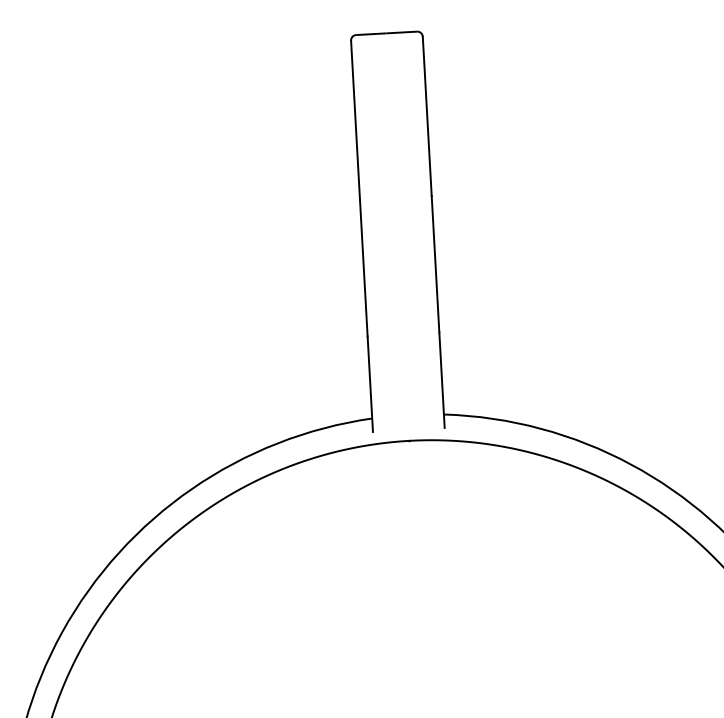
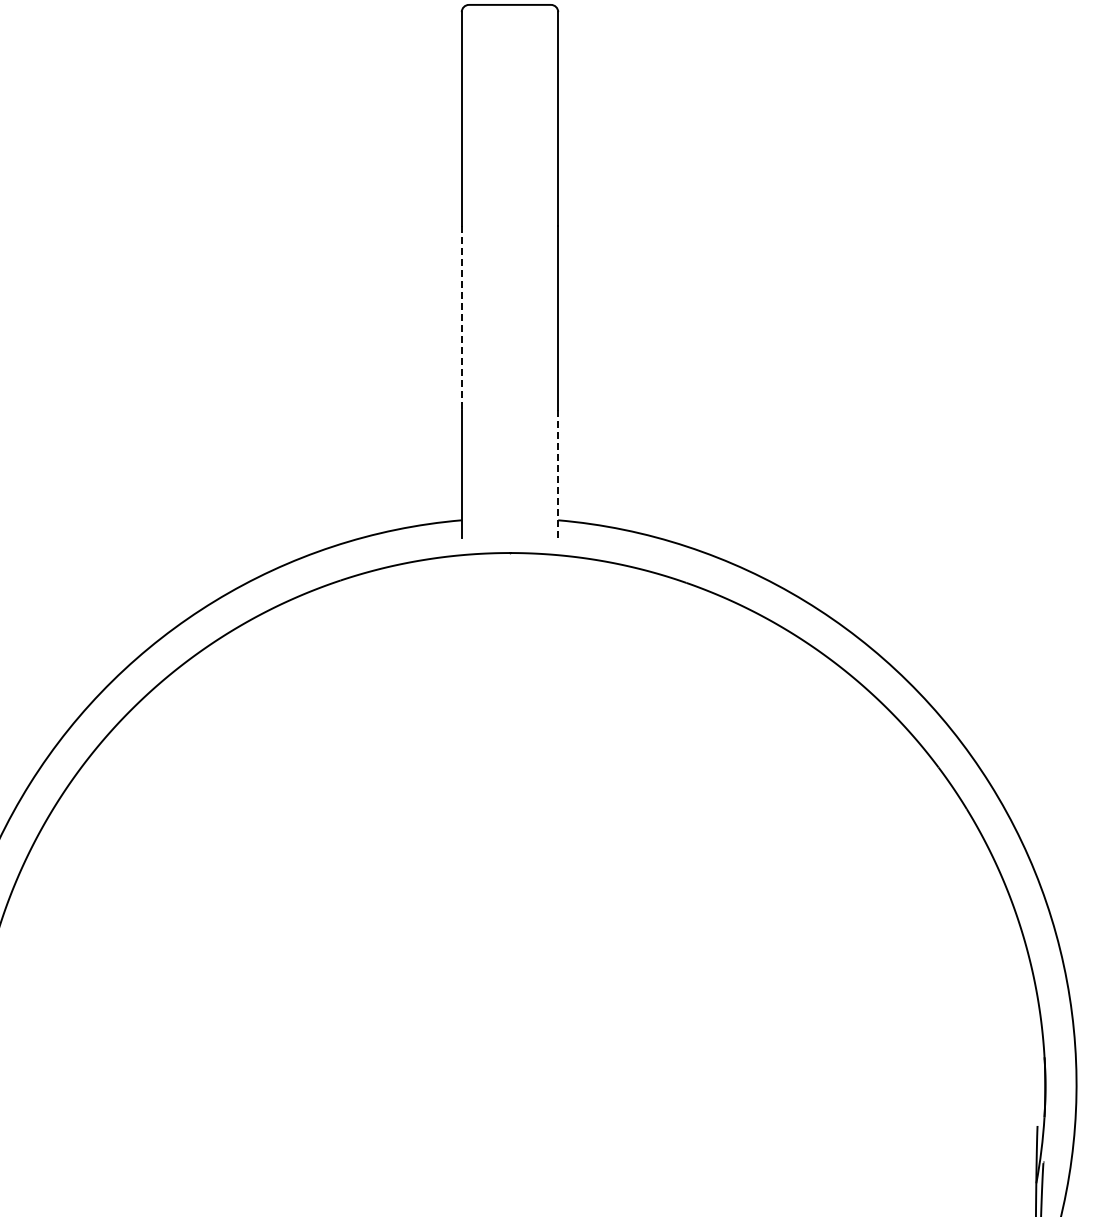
line: (363, 268) -> (461, 318), solid -> dashed
line: (442, 379) -> (558, 473), solid -> dashed

